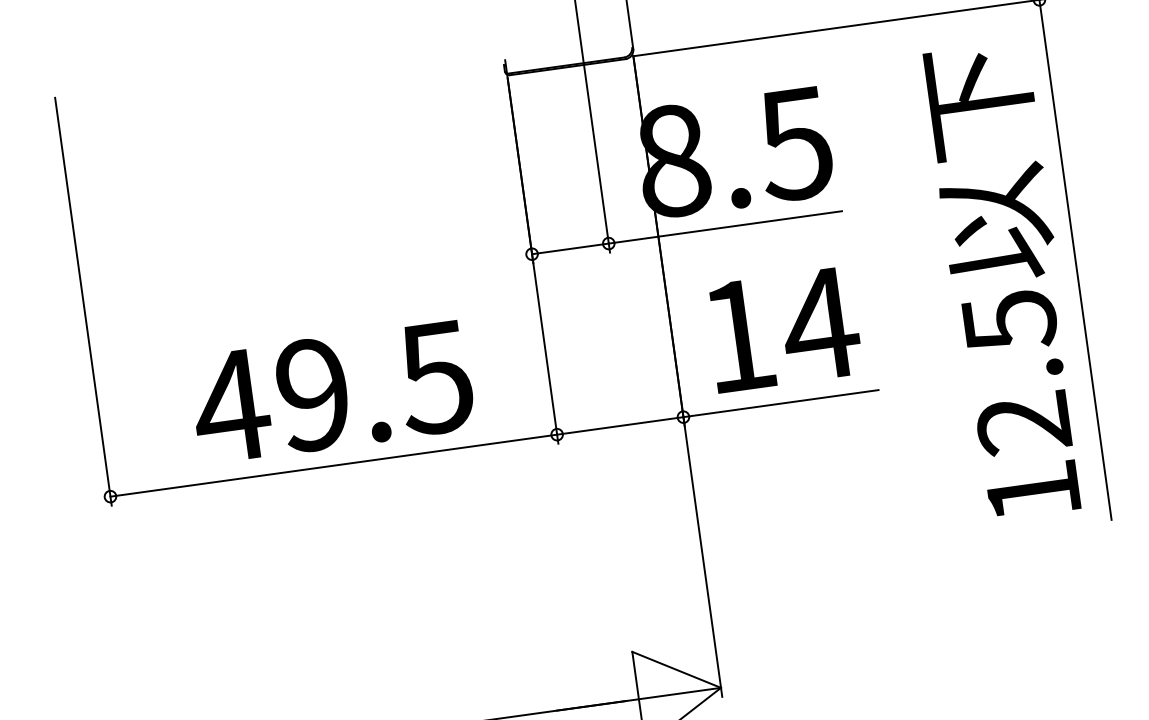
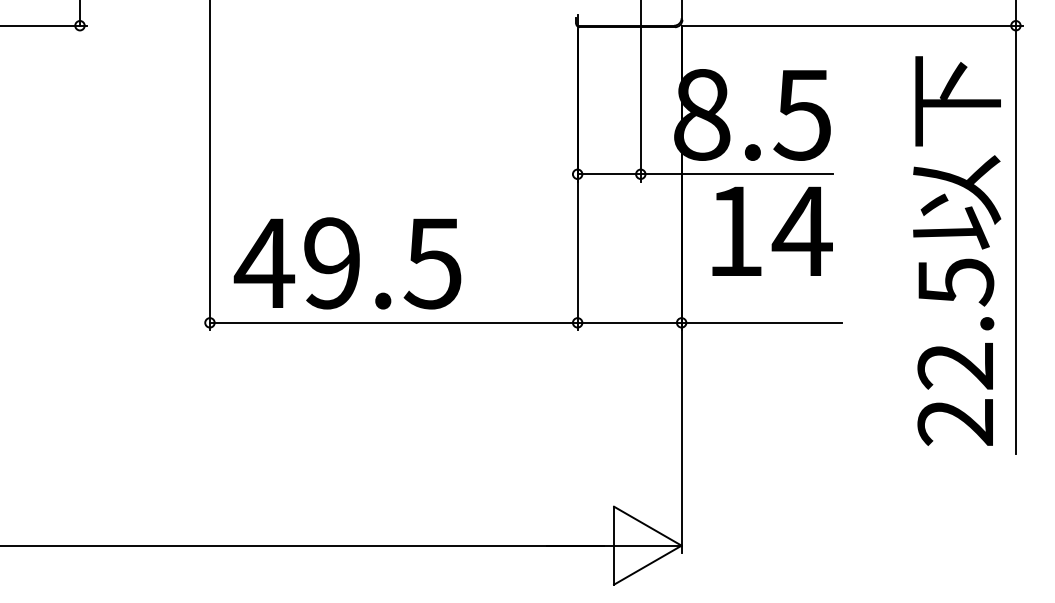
text: (783, 328) -> (772, 230), moved
text: (331, 392) -> (347, 263), moved
text: (1031, 492) -> (954, 422), 12.5 -> 22.5

